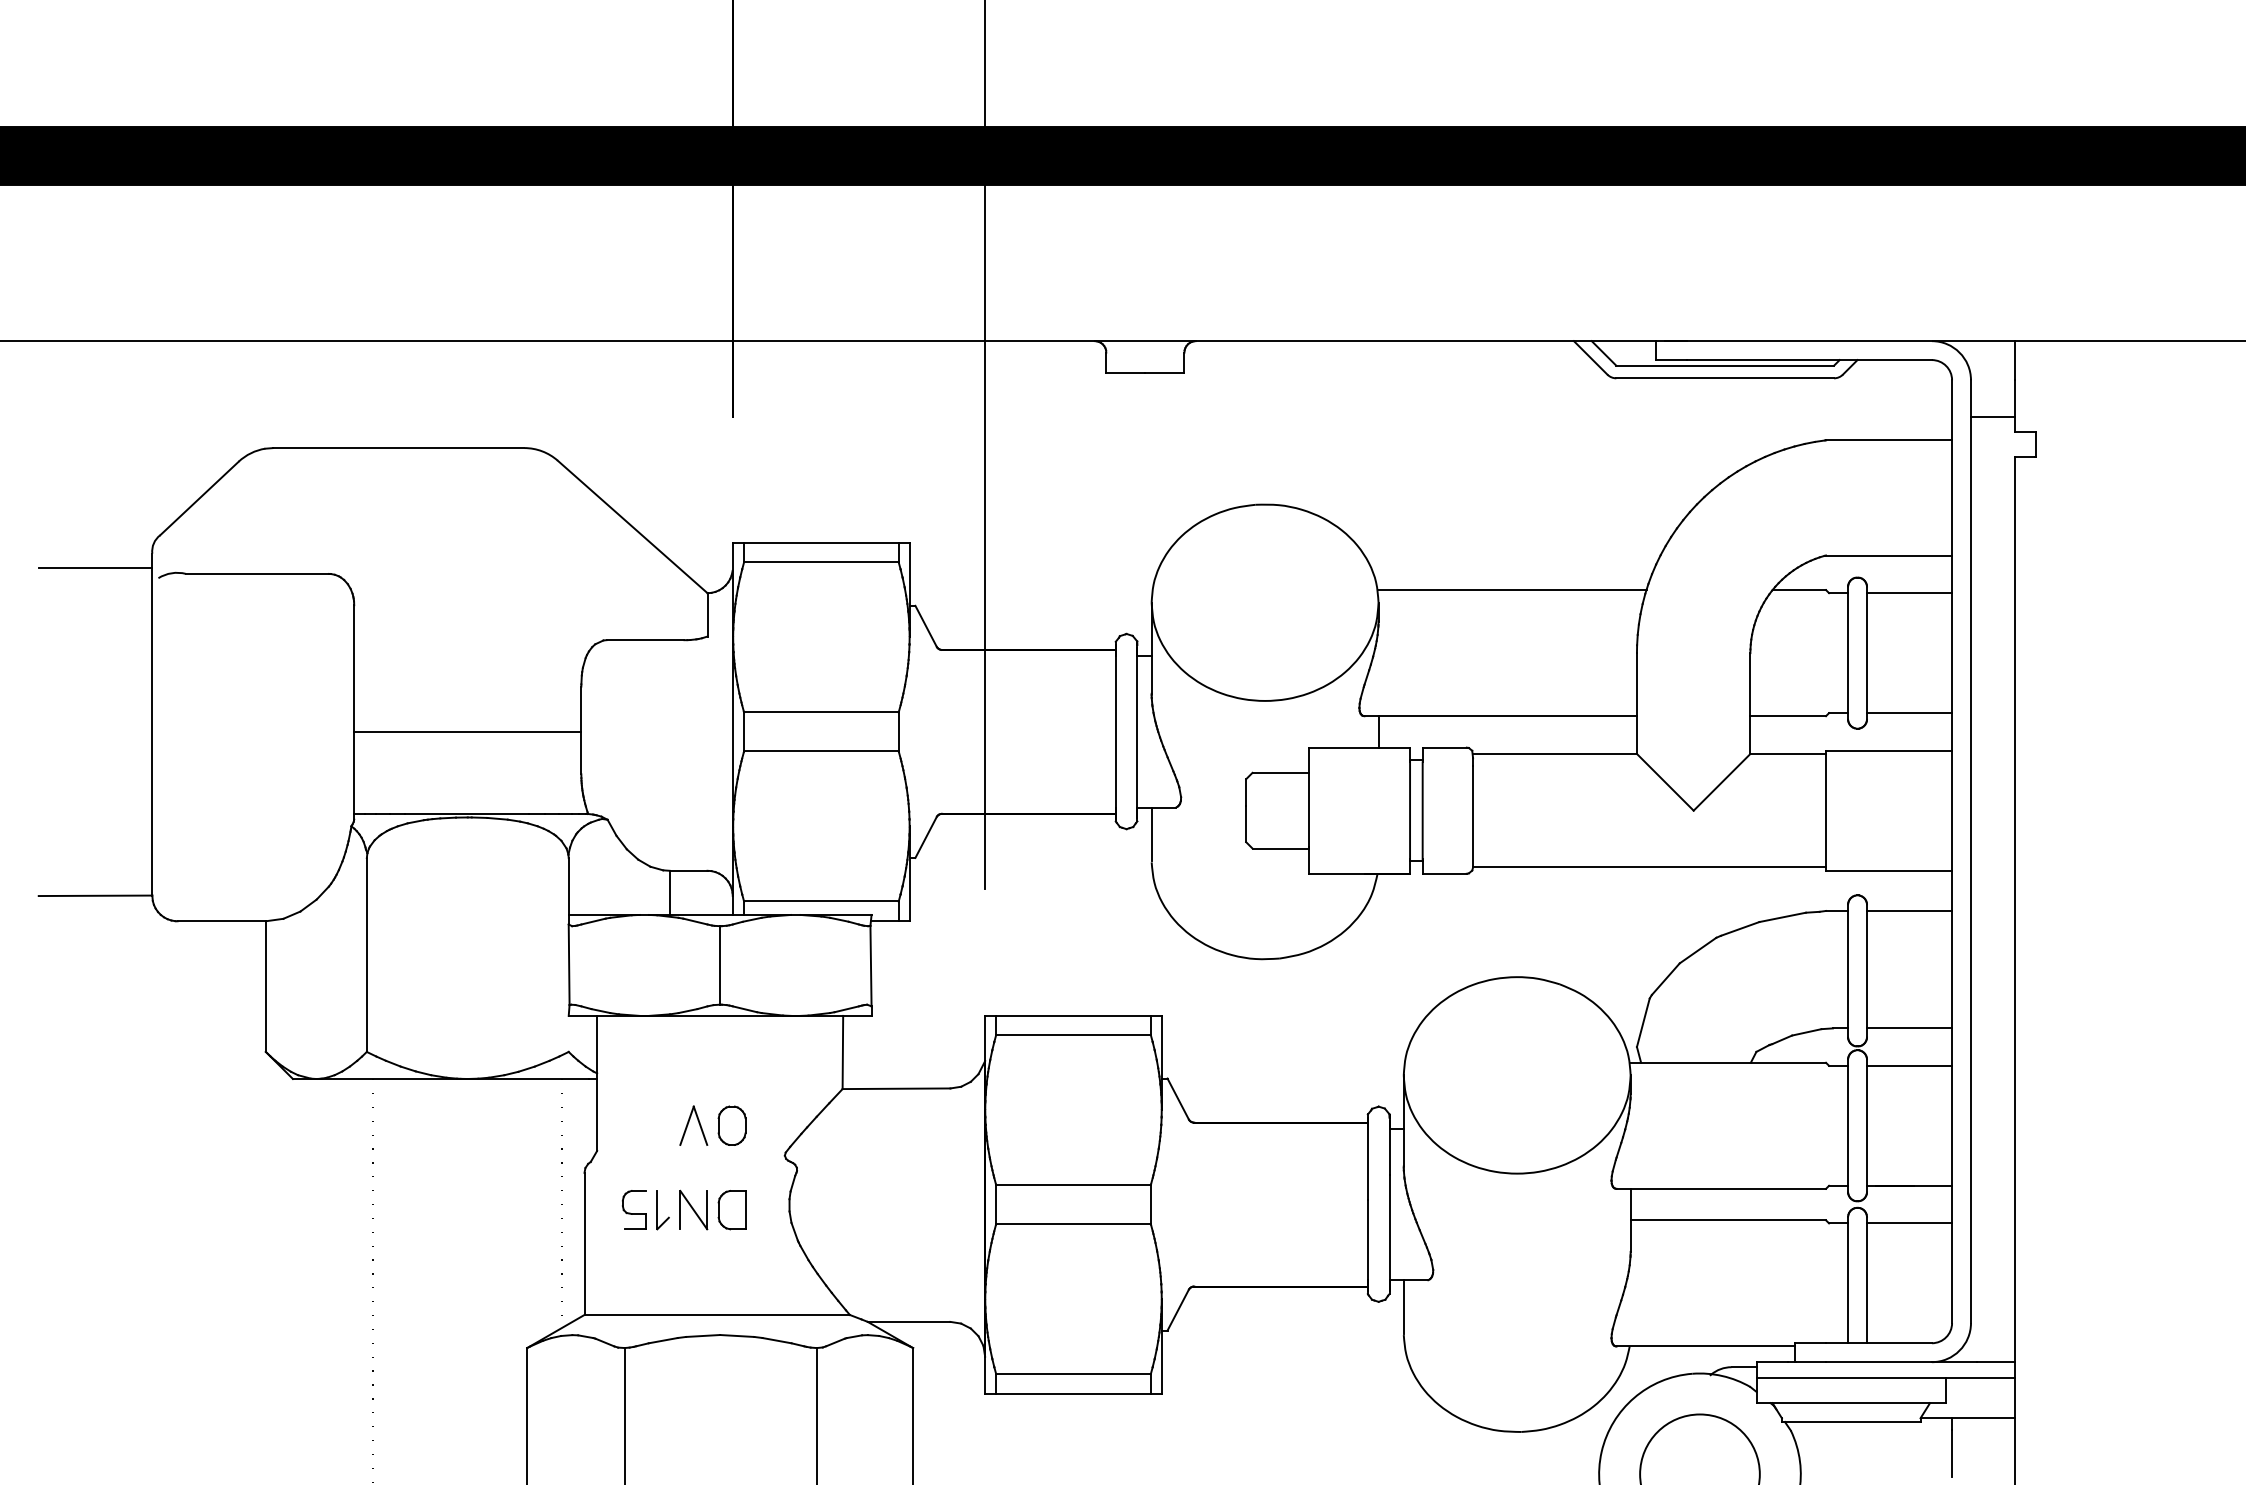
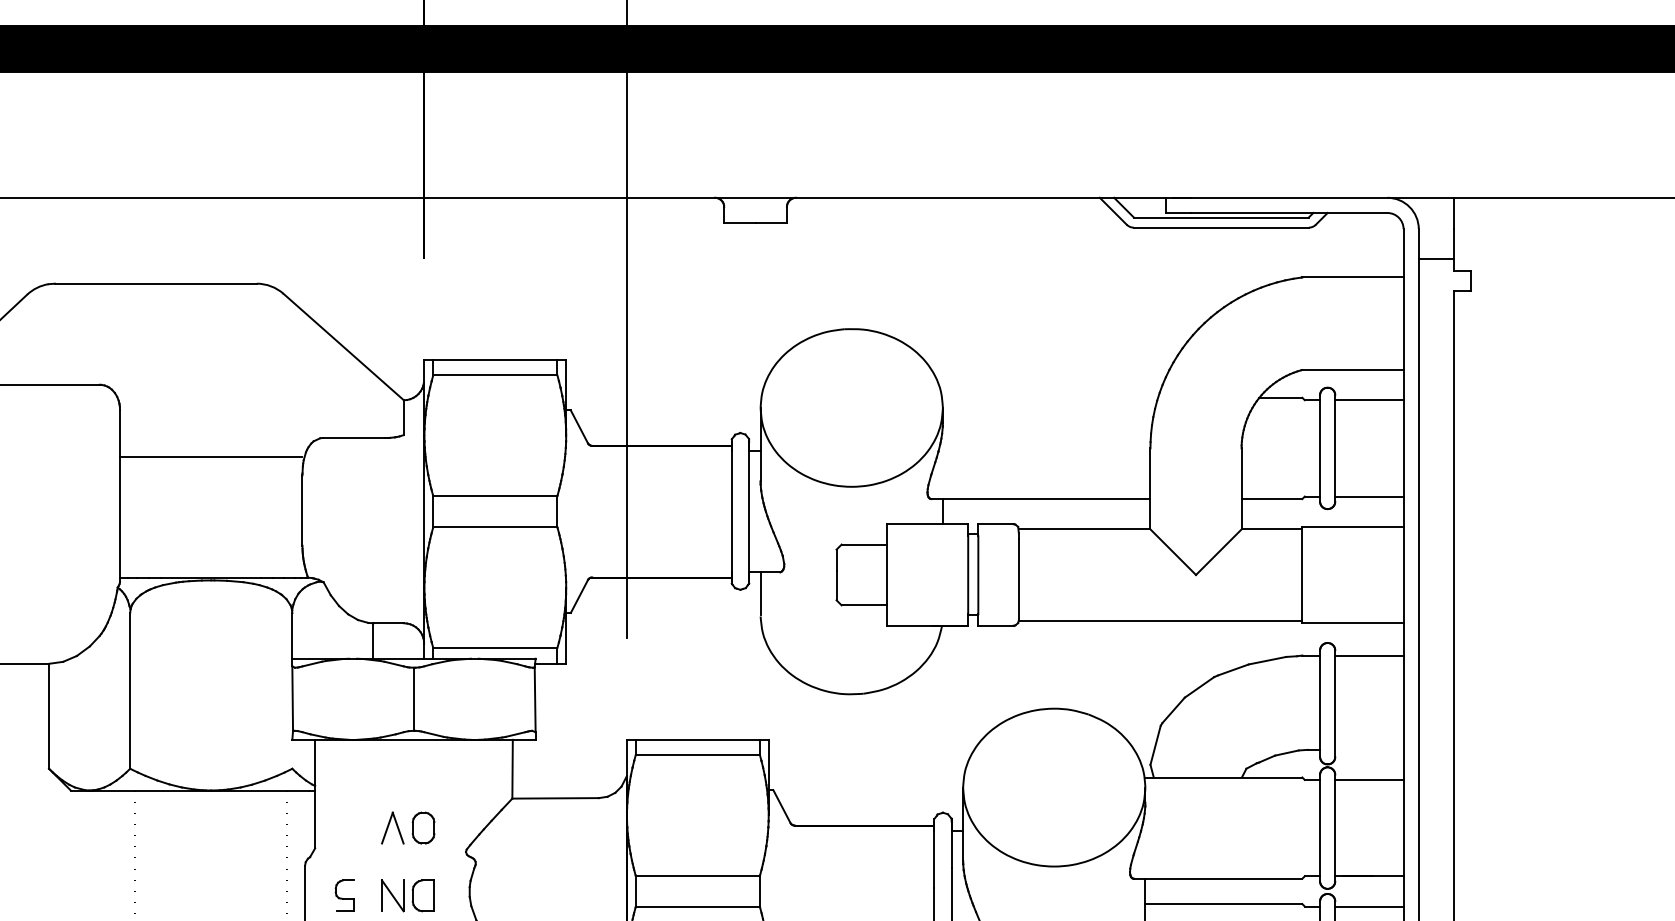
line: (1511, 590) -> (1049, 398), removed
line: (467, 731) -> (211, 456), moved
line: (1909, 1028) -> (1369, 749), removed
part: (662, 1210) -> (367, 896), removed

